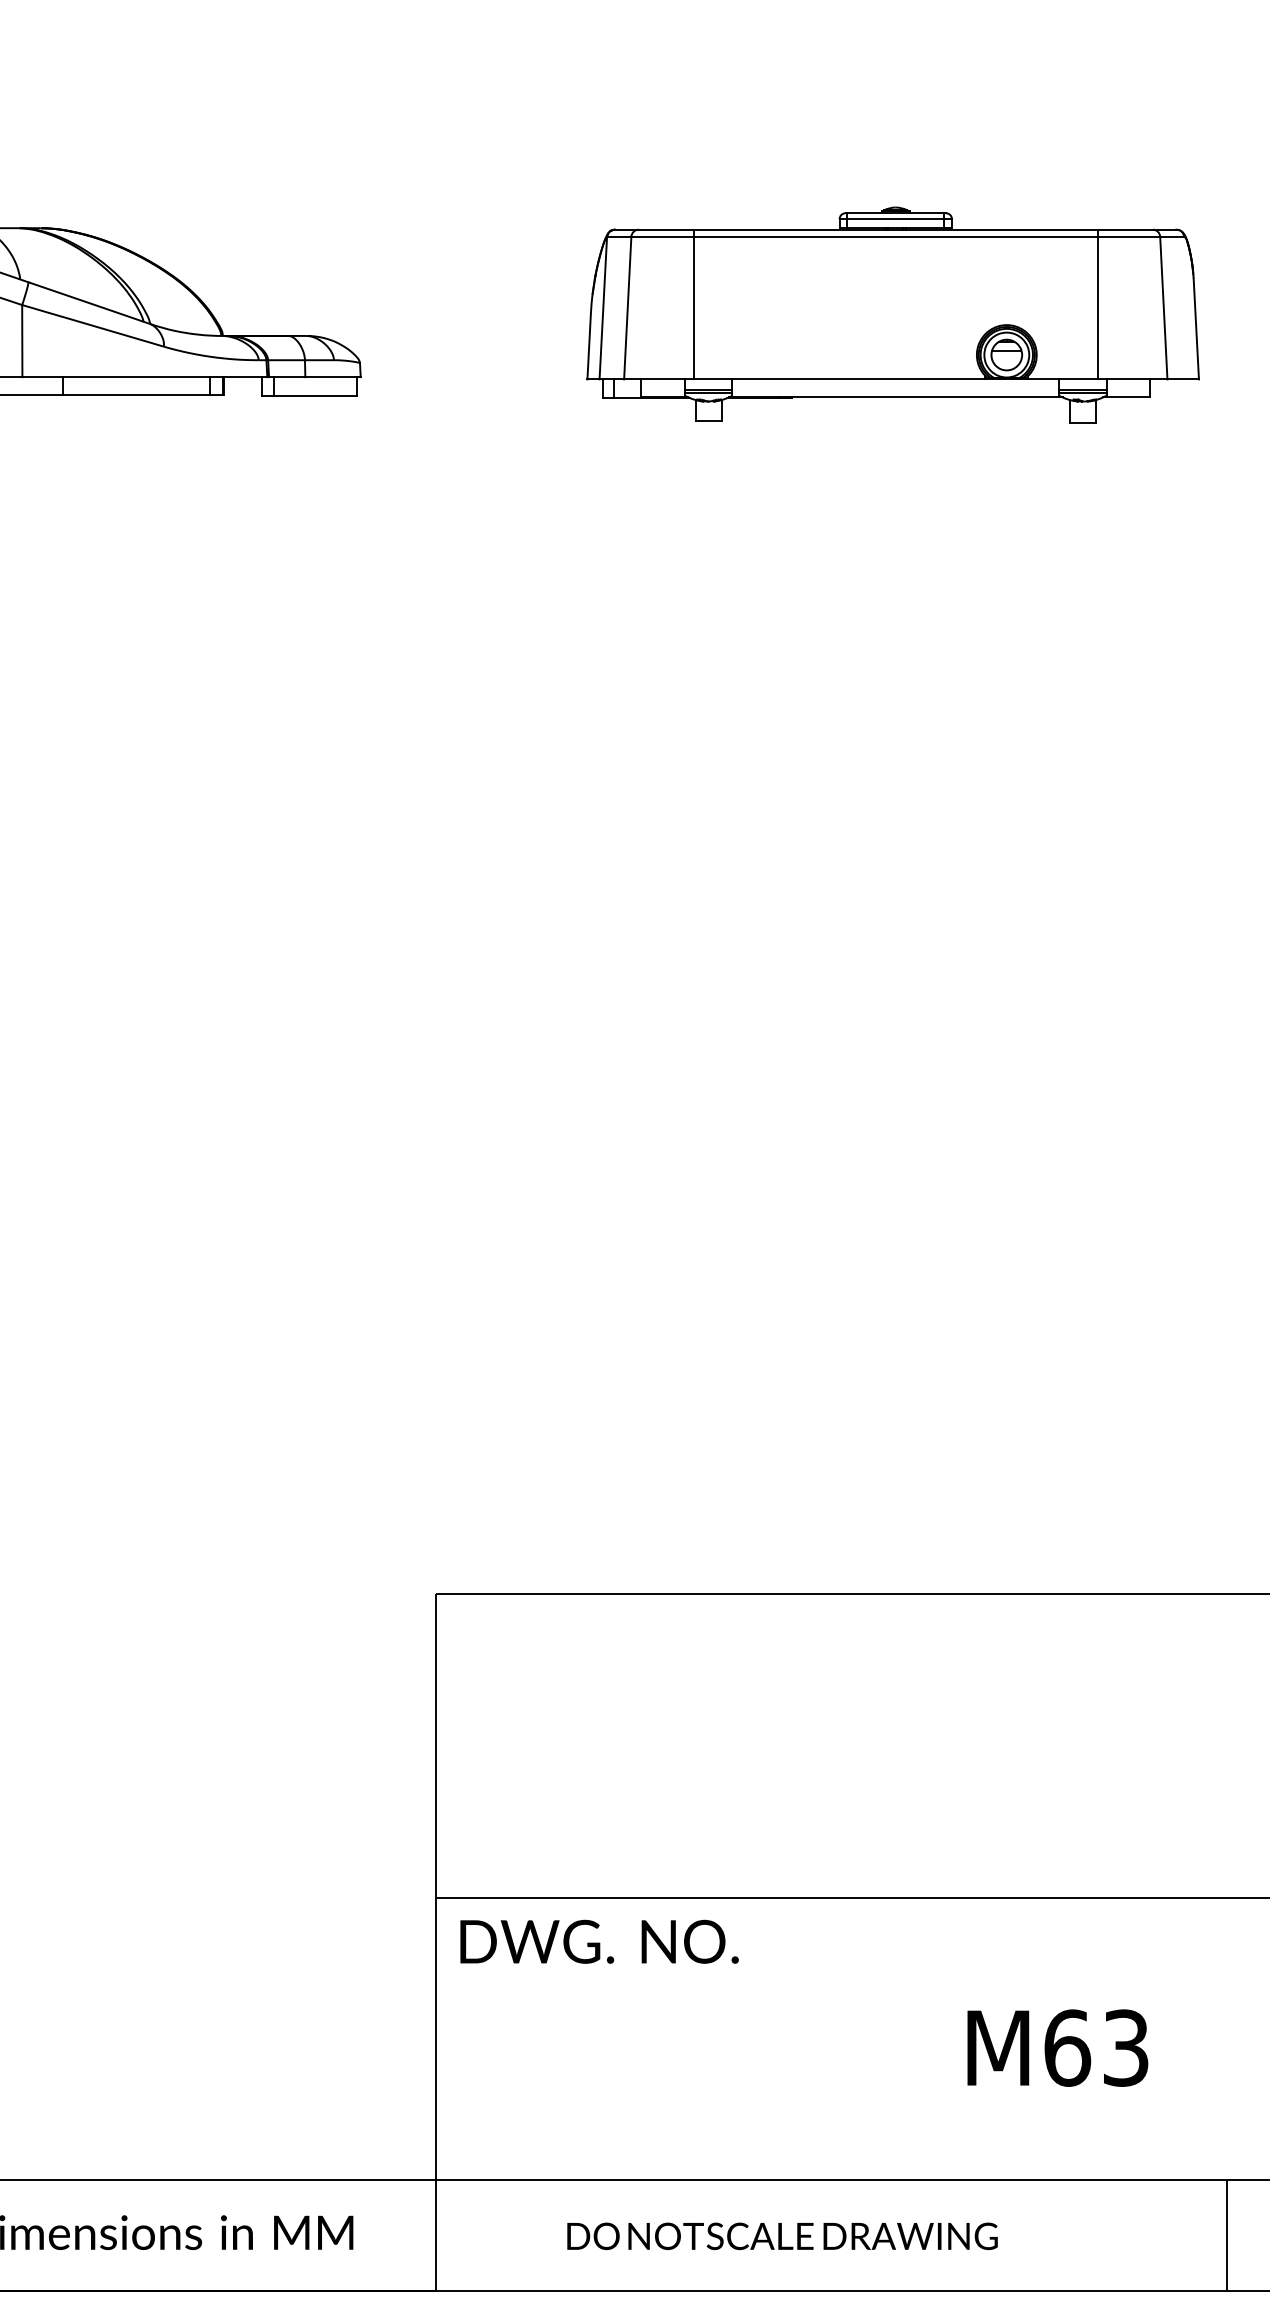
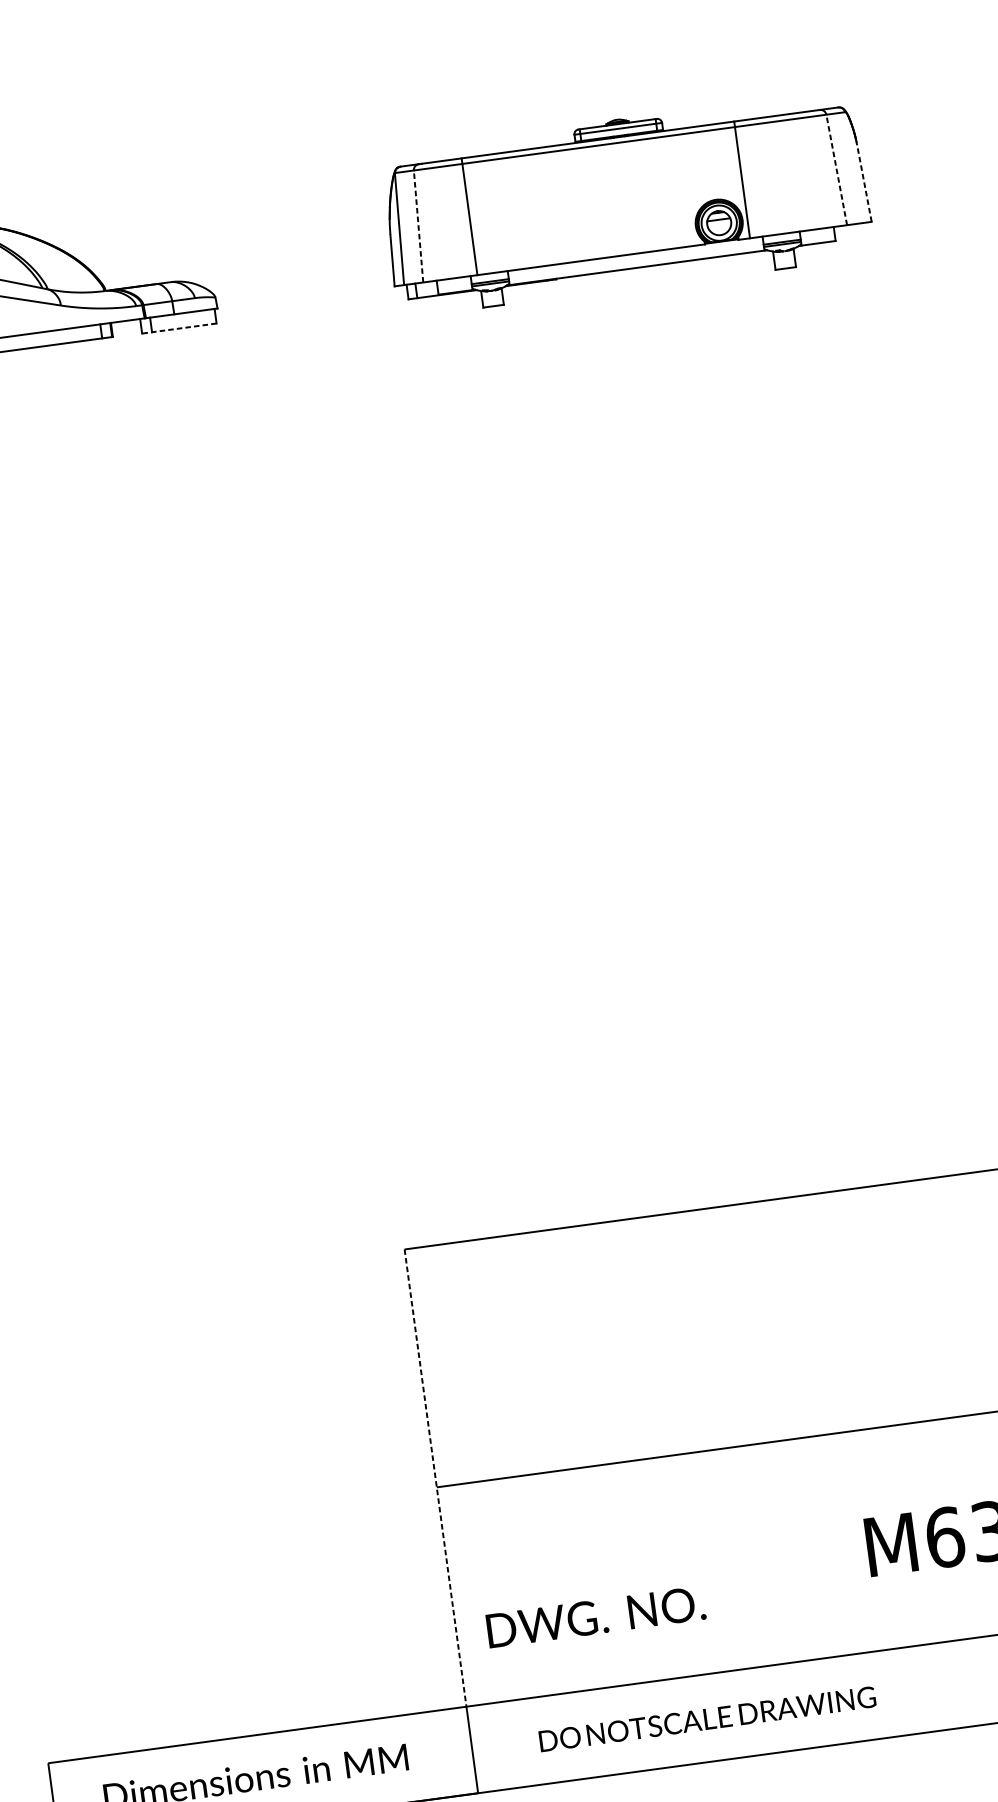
line: (1097, 304) -> (741, 179), moved
line: (627, 307) -> (418, 226), solid -> dashed
line: (1163, 307) -> (836, 169), solid -> dashed
line: (1196, 328) -> (864, 182), solid -> dashed
line: (309, 395) -> (179, 328), solid -> dashed
line: (436, 1887) -> (435, 1478), solid -> dashed
text: (599, 1941) -> (596, 1616), moved
text: (782, 2236) -> (707, 1719), moved

